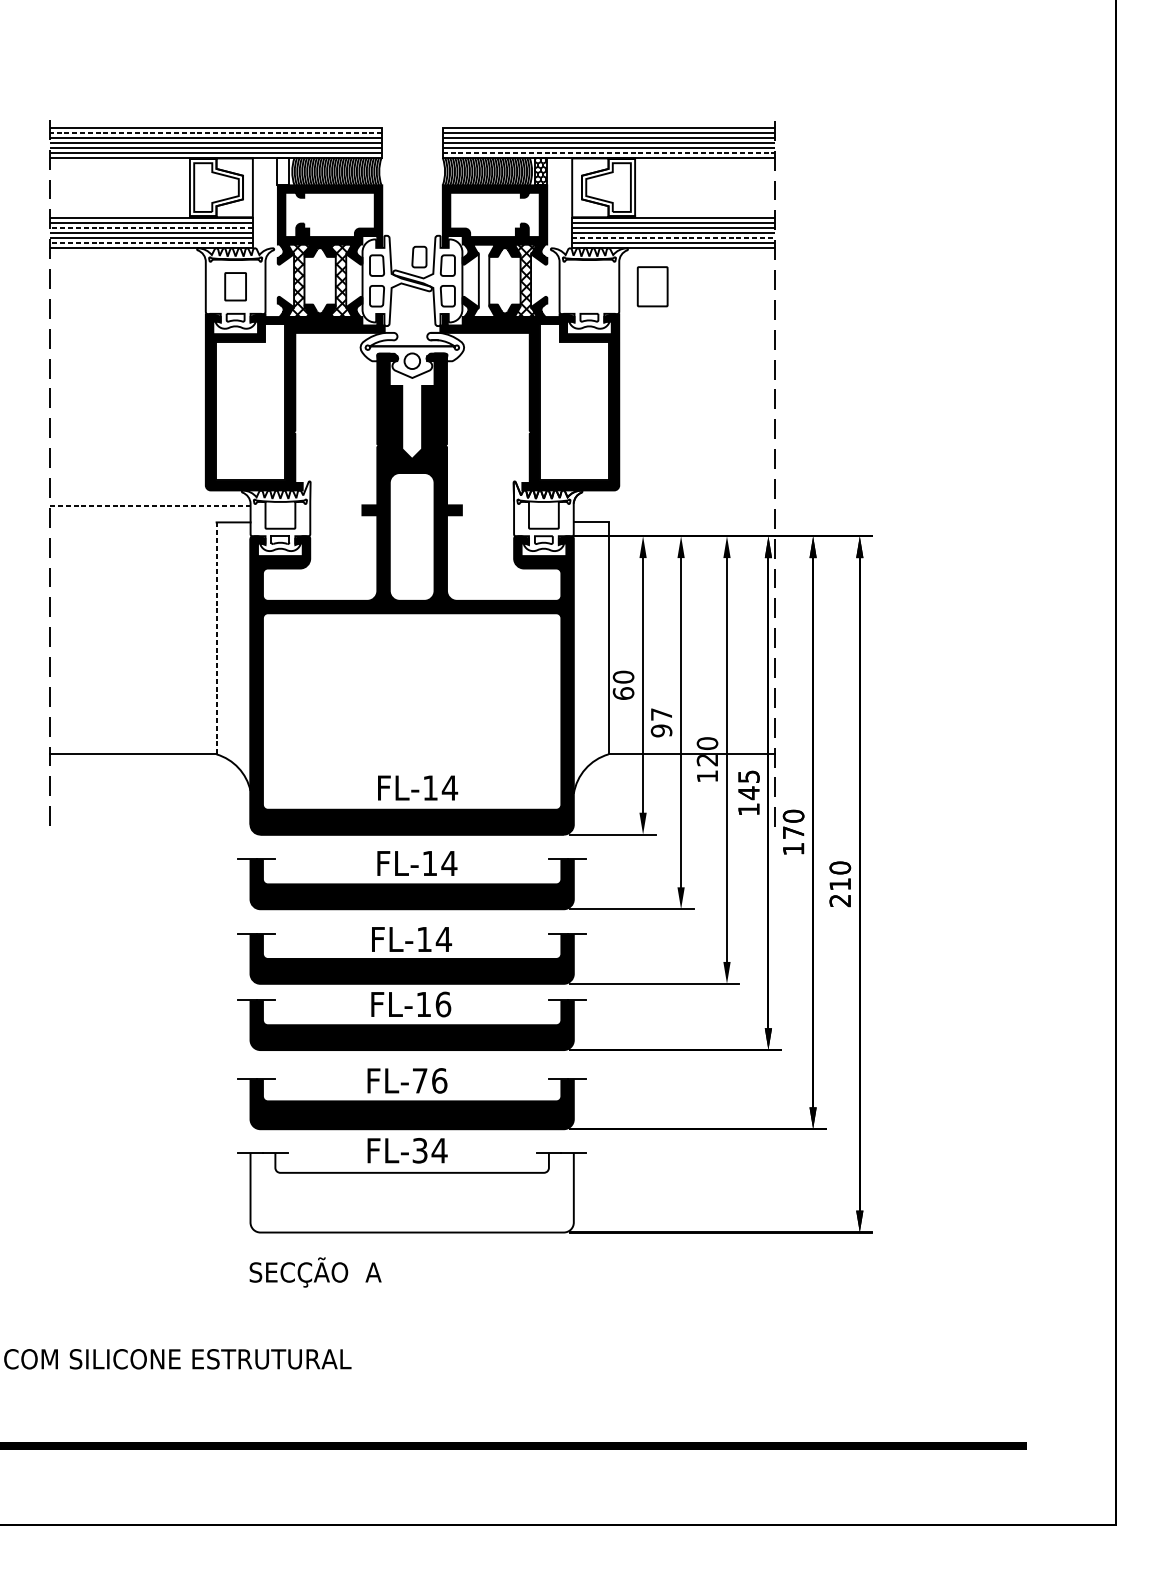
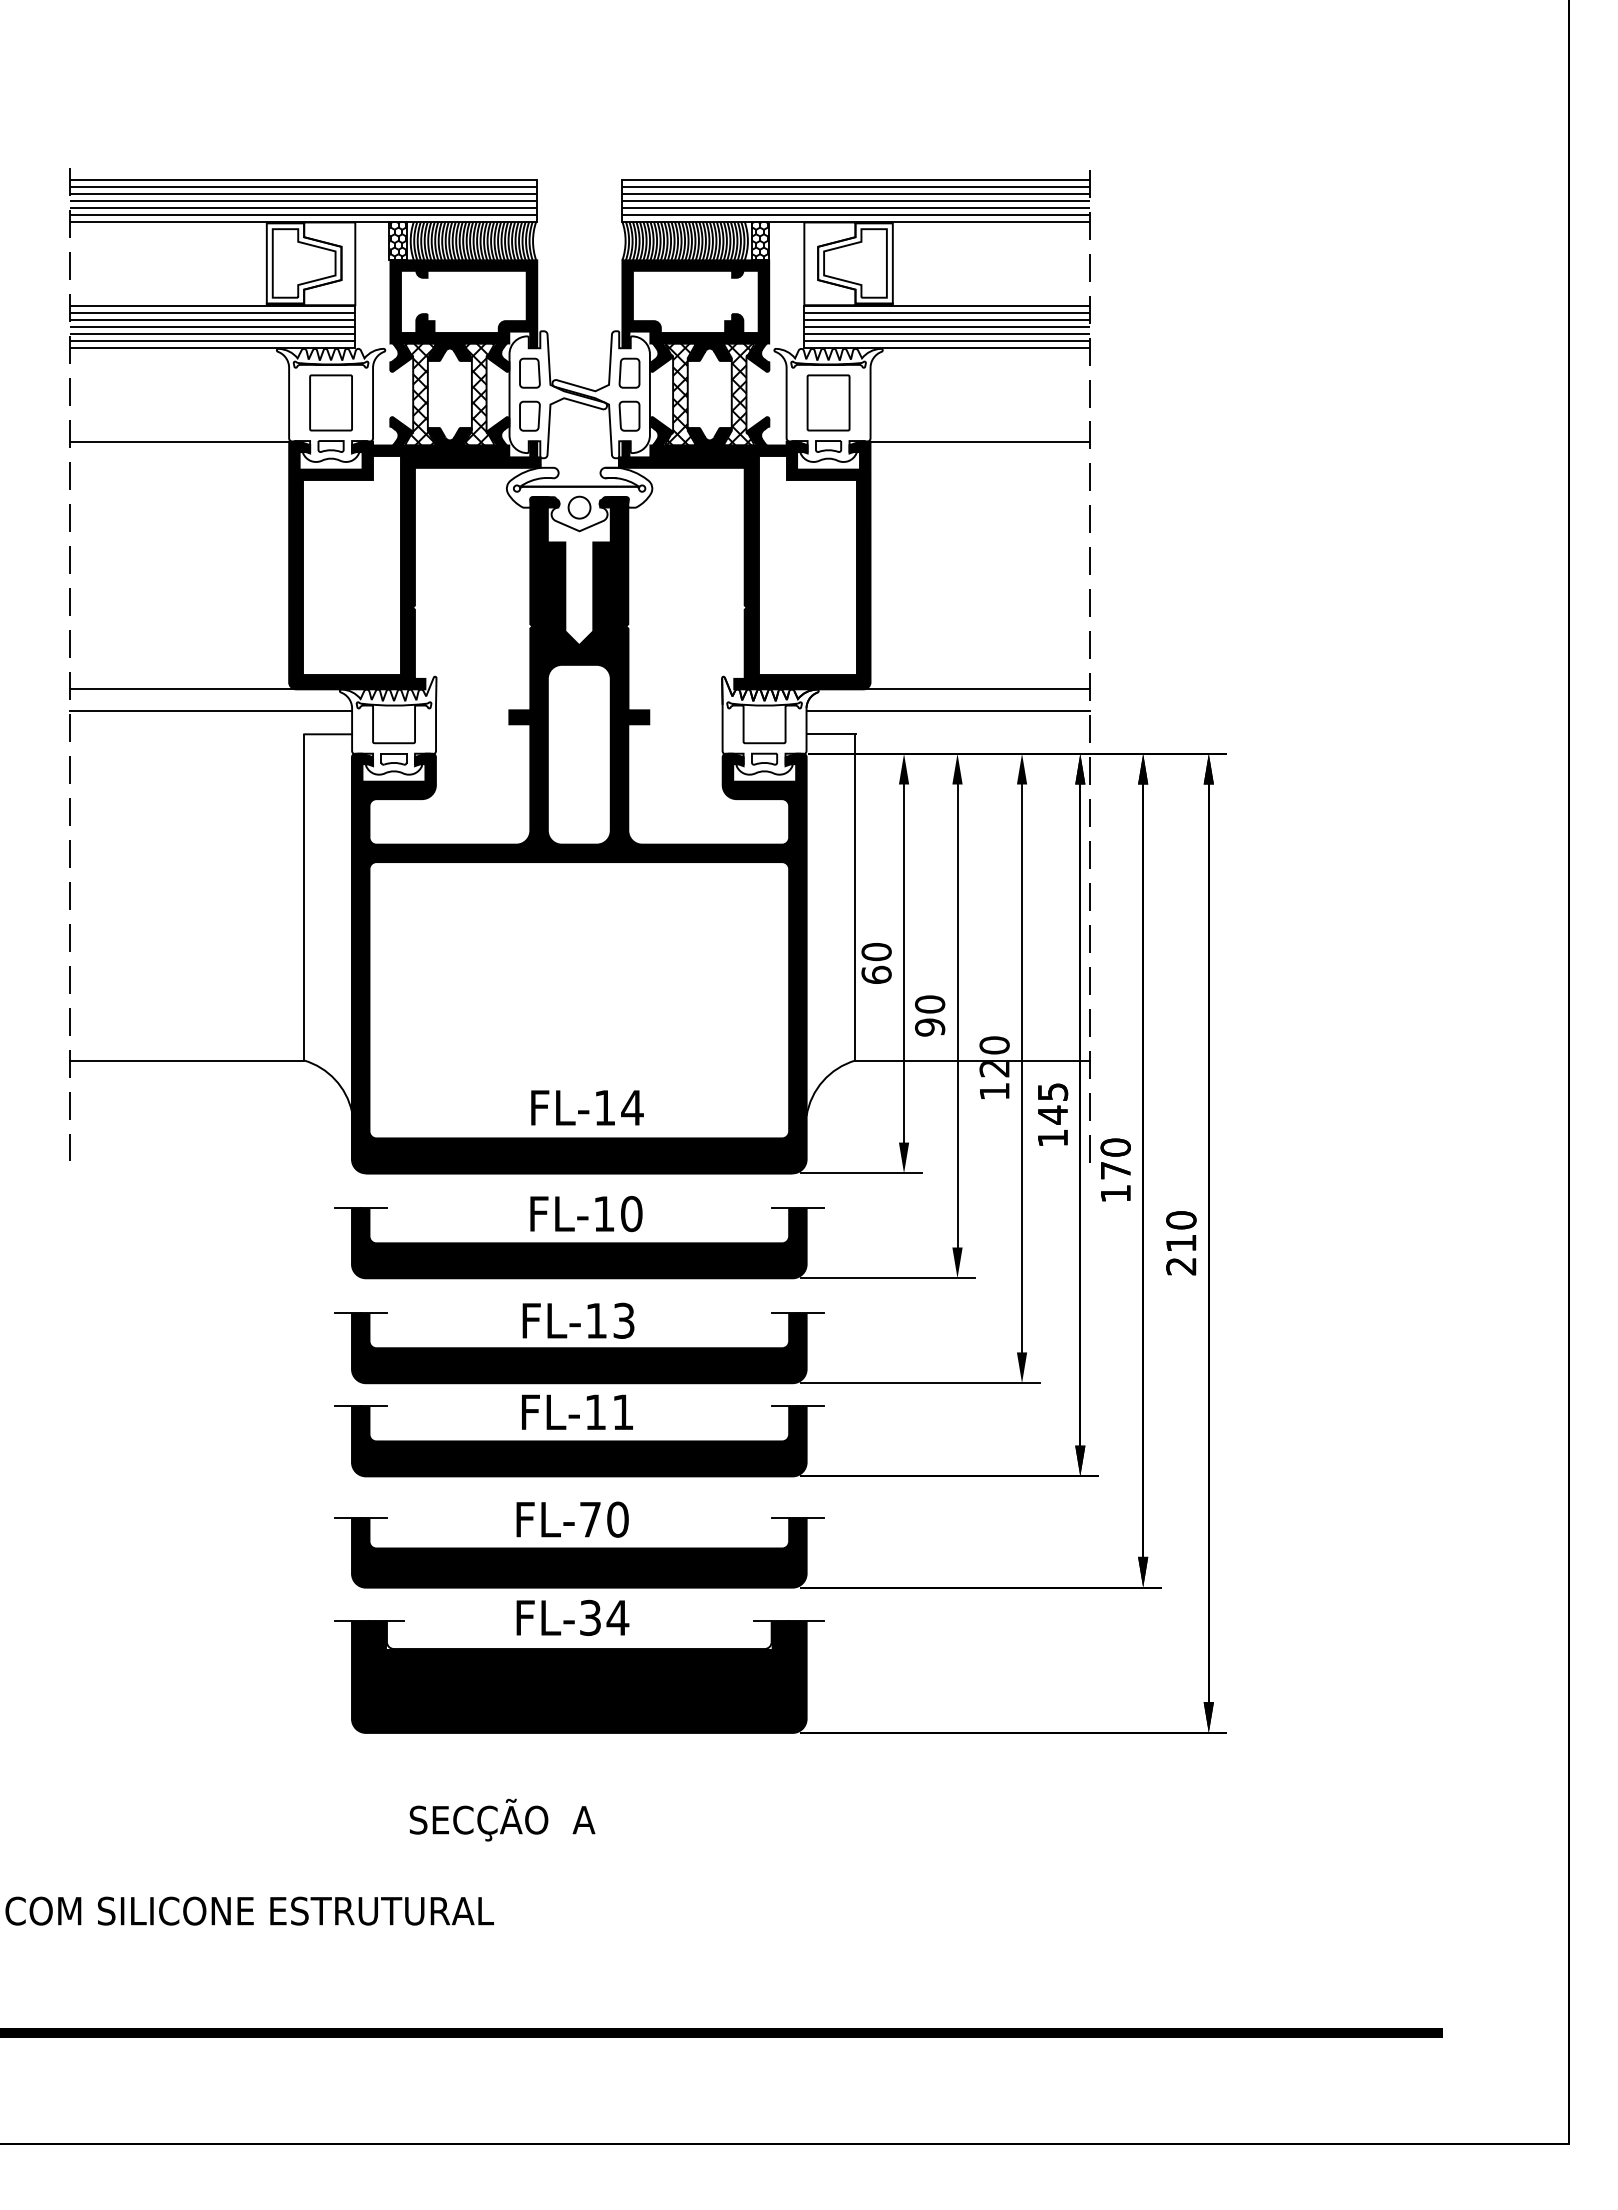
line: (216, 132) -> (303, 186), dashed -> solid
line: (609, 152) -> (856, 214), dashed -> solid
hatch: (282, 171) -> (397, 240), added
line: (151, 227) -> (212, 319), dashed -> solid
line: (673, 237) -> (947, 333), dashed -> solid
line: (151, 242) -> (212, 340), dashed -> solid
part: (419, 256) -> (589, 360), removed
hatch: (482, 280) -> (678, 394), added
part: (235, 286) -> (330, 402), size x1.43
part: (652, 286) -> (828, 402), moved
line: (127, 314) -> (179, 441), added
line: (697, 314) -> (980, 441), added
line: (129, 490) -> (182, 689), added
line: (694, 490) -> (976, 689), added
line: (149, 506) -> (210, 711), dashed -> solid
line: (674, 506) -> (948, 711), added
line: (216, 638) -> (304, 897), dashed -> solid
text: (661, 714) -> (929, 1004), 97 -> 90
text: (449, 863) -> (631, 1214), FL-14 -> FL-10
text: (443, 939) -> (623, 1320), FL-14 -> FL-13
text: (443, 1004) -> (623, 1412), FL-16 -> FL-11
text: (439, 1080) -> (617, 1519), FL-76 -> FL-70
fill: (411, 1192) -> (578, 1676), added
text: (315, 1272) -> (502, 1819), moved

